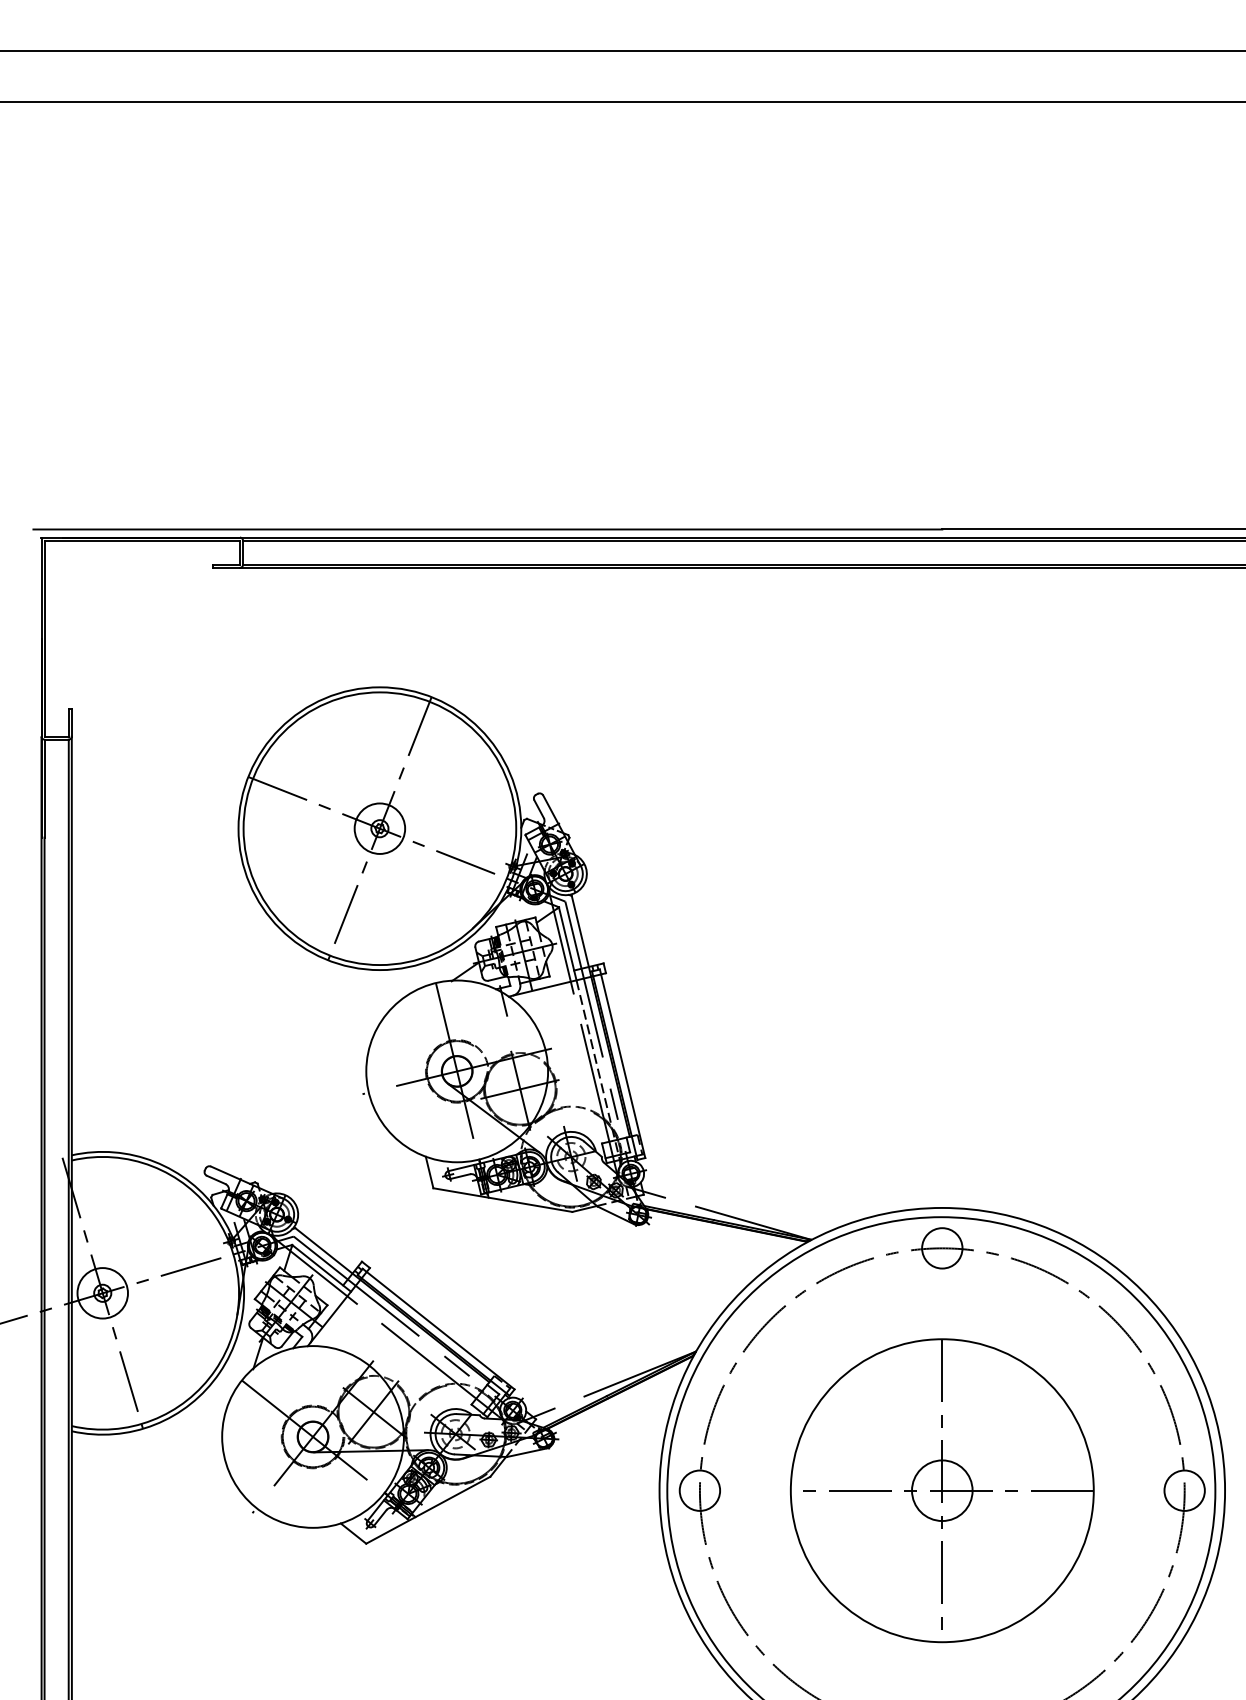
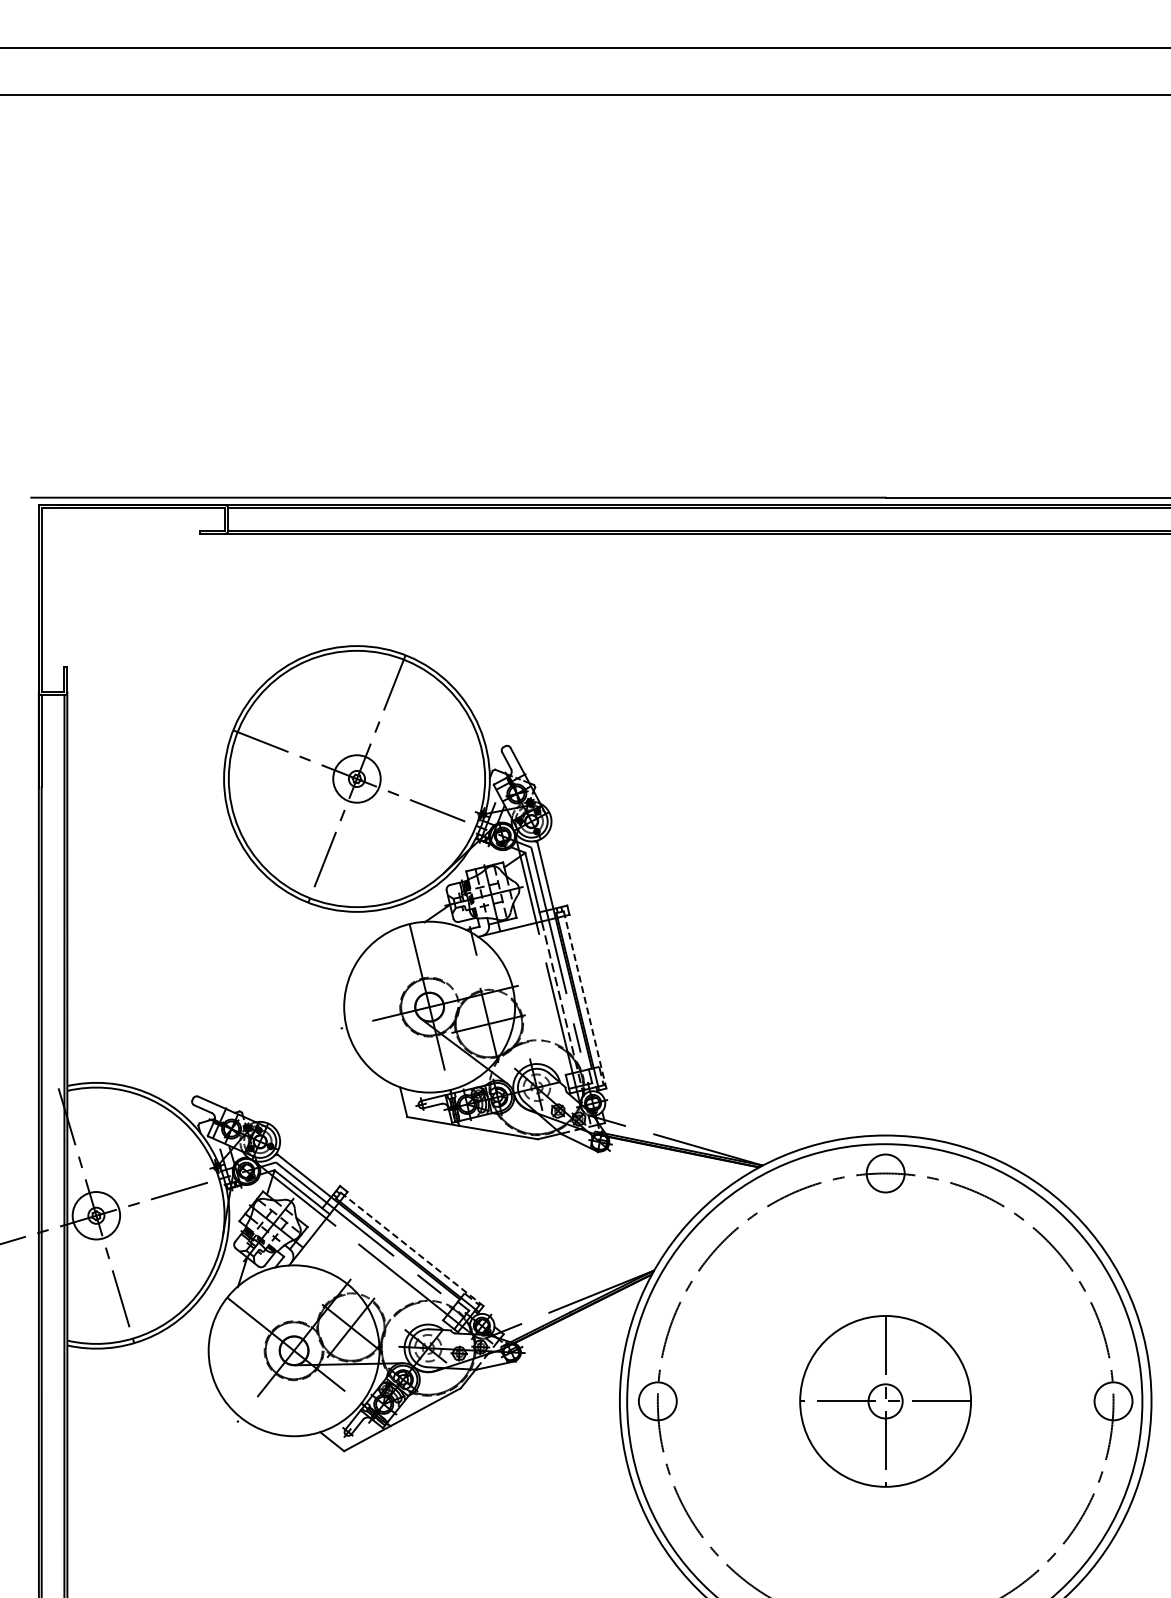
line: (623, 1064) -> (585, 1000), solid -> dashed
line: (438, 1329) -> (412, 1249), solid -> dashed
part: (942, 1490) -> (885, 1401), size x0.6

